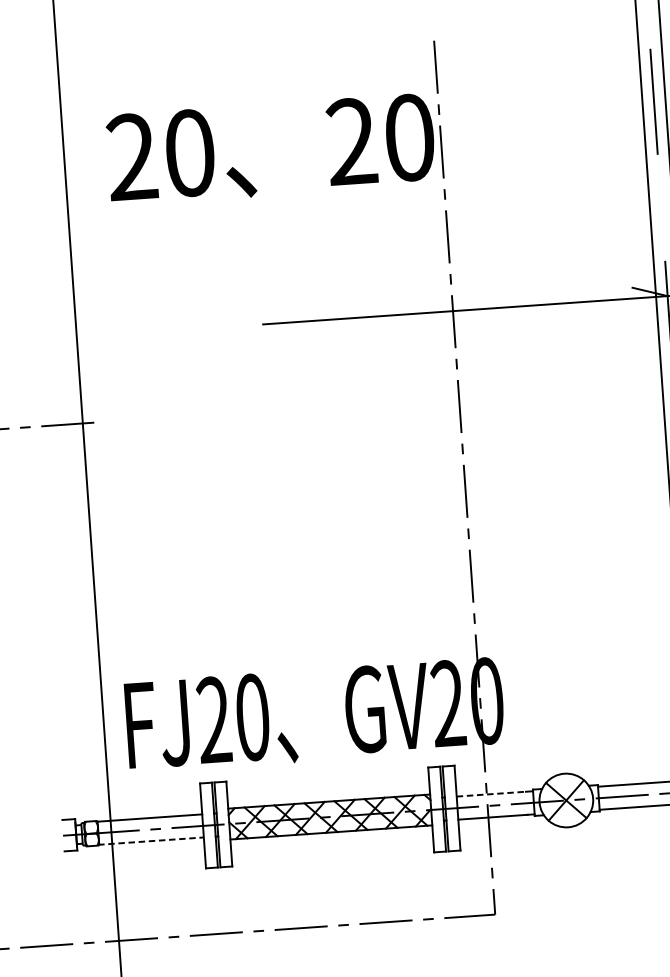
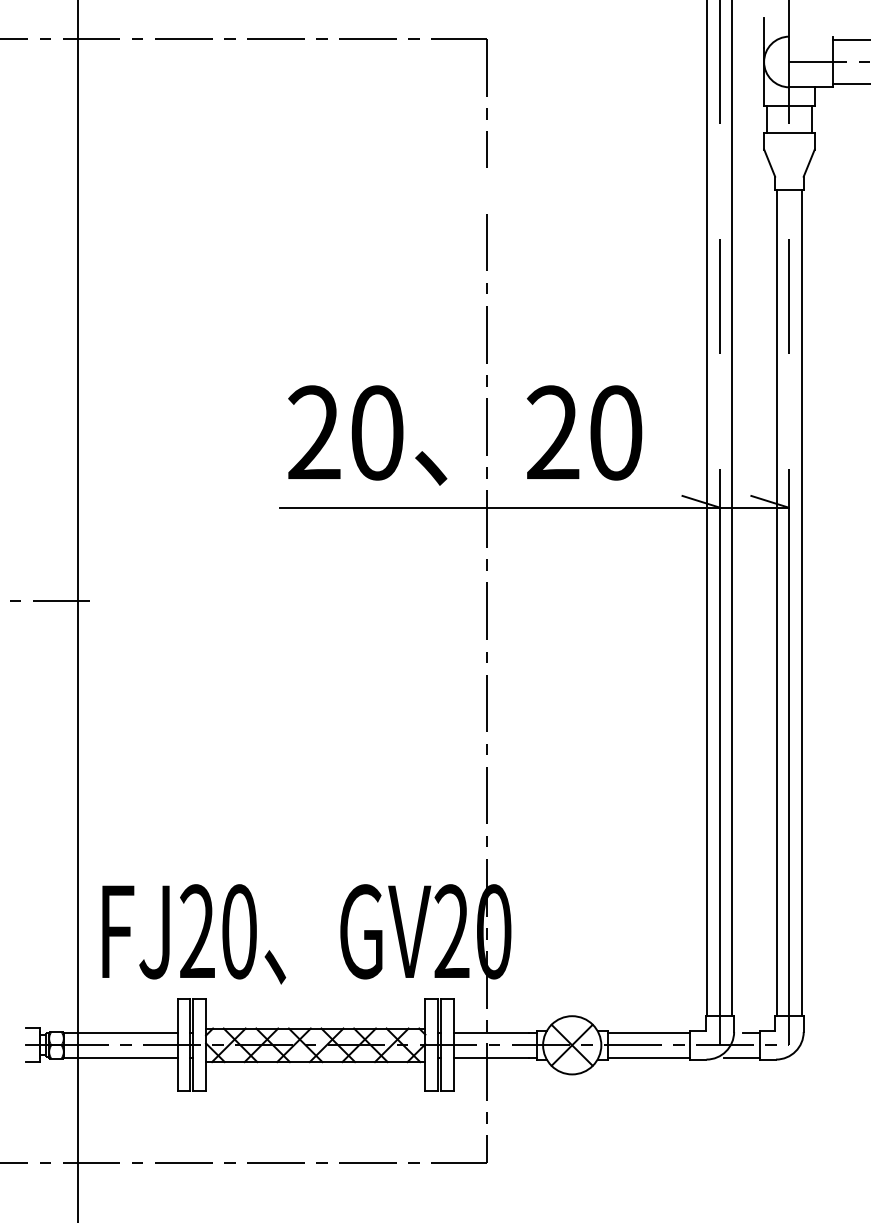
text: (271, 149) -> (465, 435), moved
line: (491, 793) -> (491, 1032), dashed -> solid
line: (151, 840) -> (120, 1057), dashed -> solid

